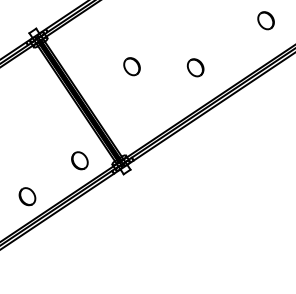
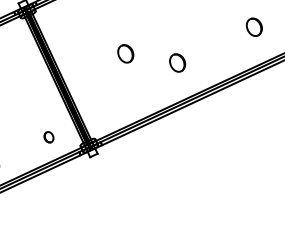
part: (131, 66) -> (125, 53), moved
part: (79, 160) -> (48, 136), size x0.6

